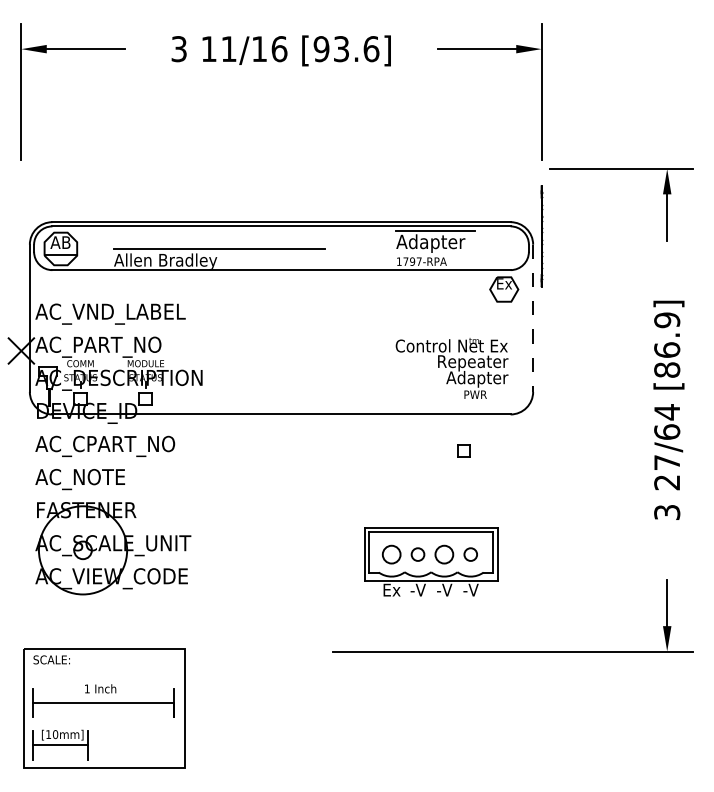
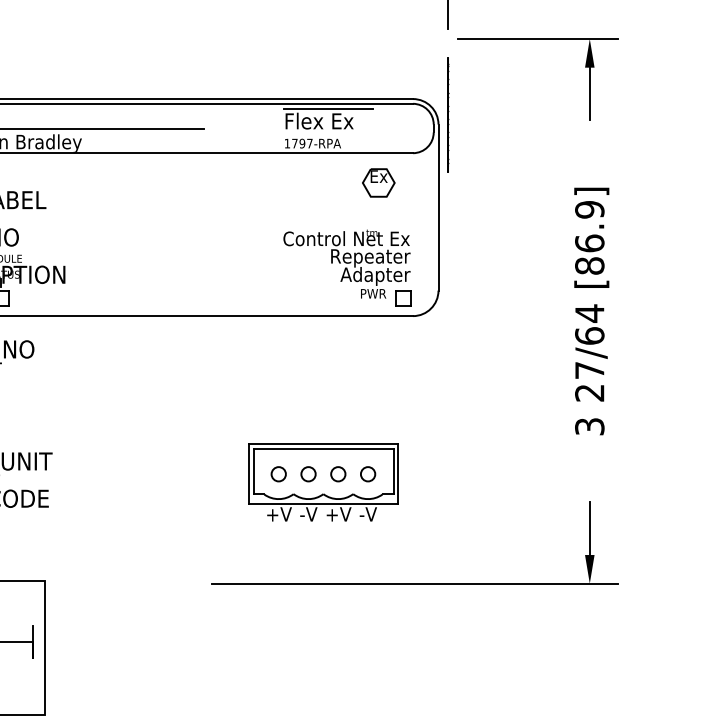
text: (430, 243) -> (322, 123), Adapter -> Flex Ex
part: (504, 289) -> (379, 182), moved
line: (533, 318) -> (438, 207), dashed -> solid
part: (463, 450) -> (402, 298), moved
circle: (391, 554) -> (278, 474), size x0.71
circle: (444, 554) -> (338, 474), size x0.71
text: (392, 589) -> (279, 513), Ex -> +V
text: (444, 589) -> (338, 513), -V -> +V

